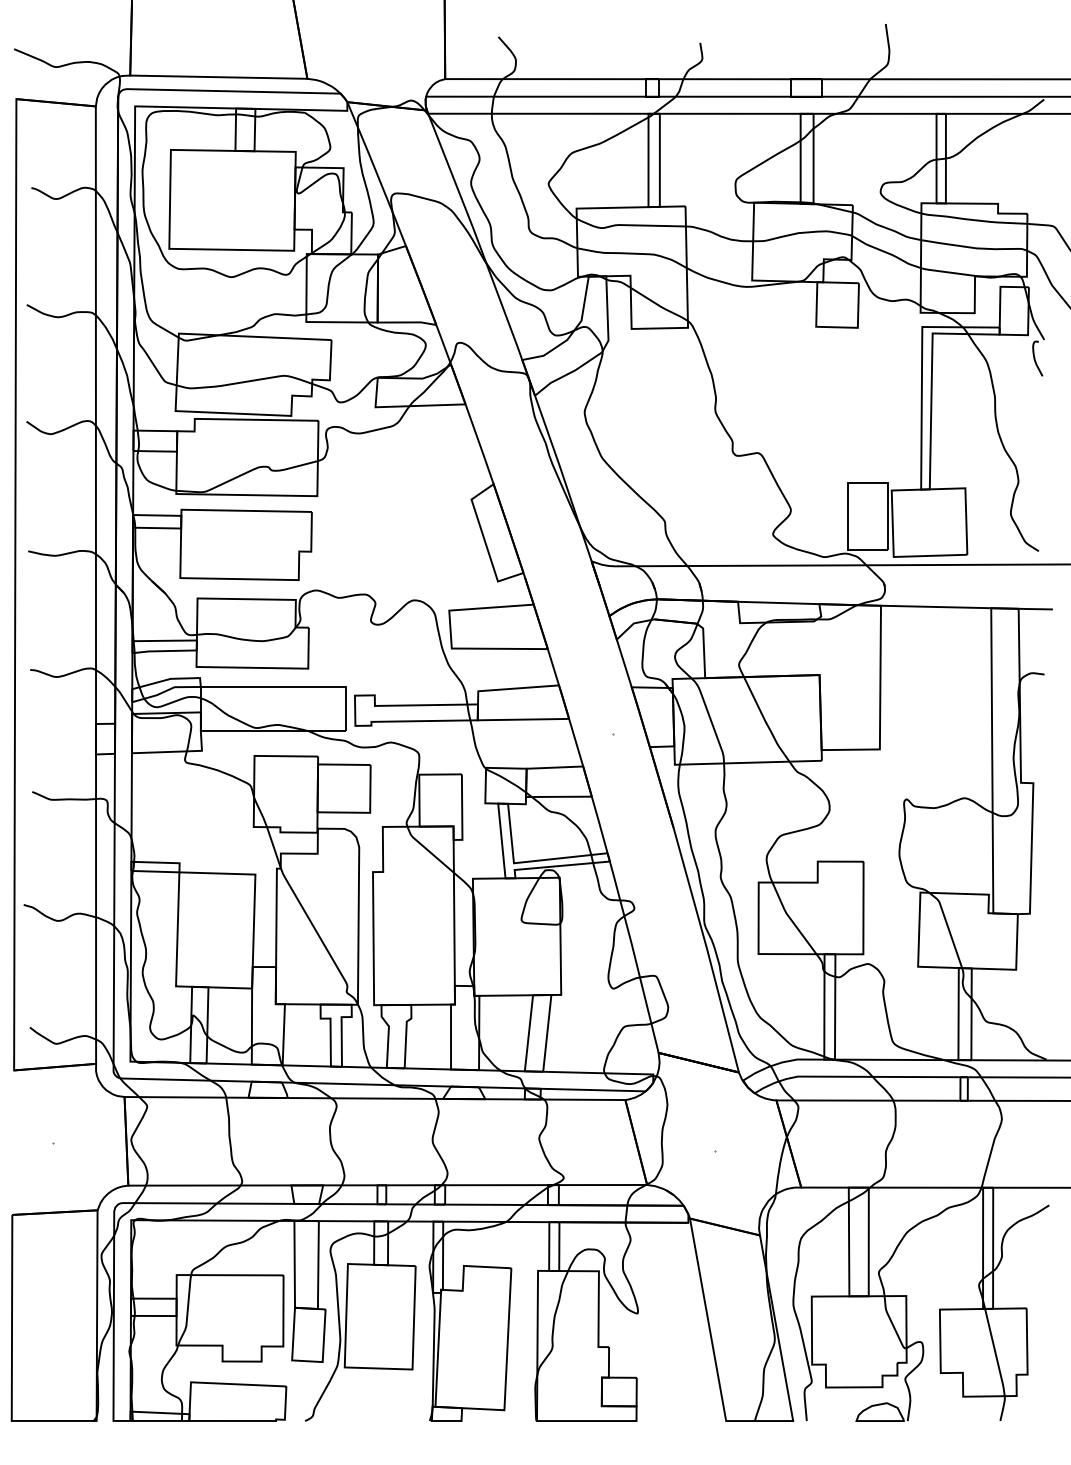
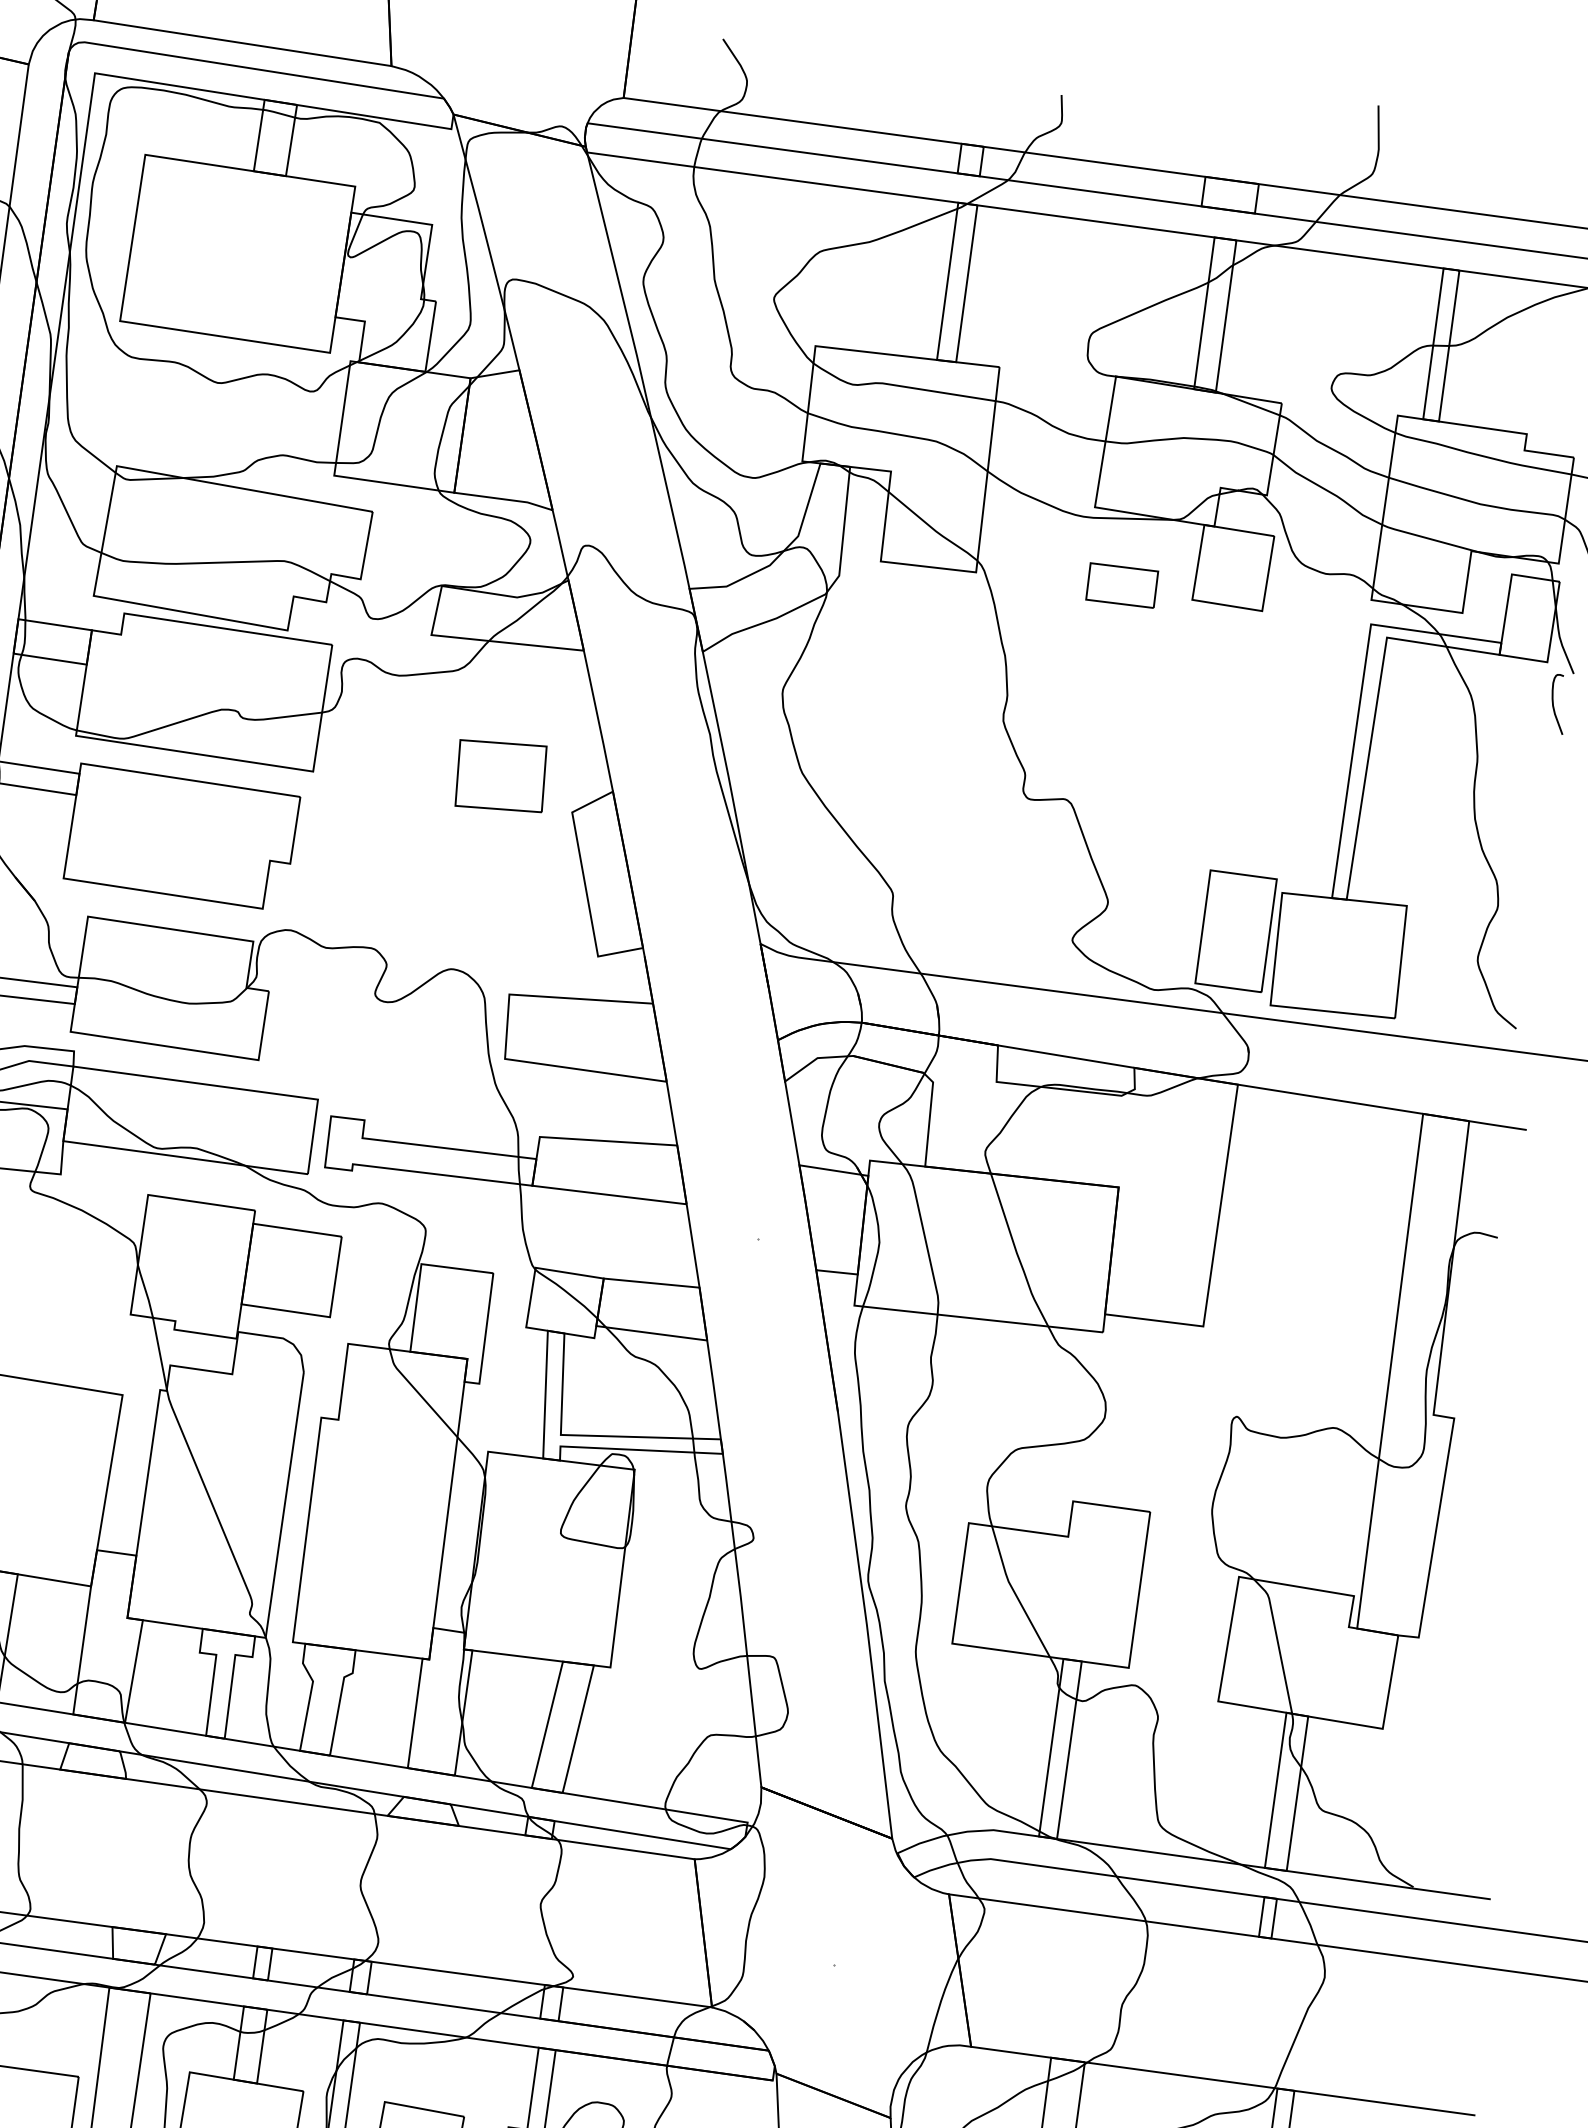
part: (774, 323) -> (1122, 584), added
part: (426, 483) -> (499, 775), added

